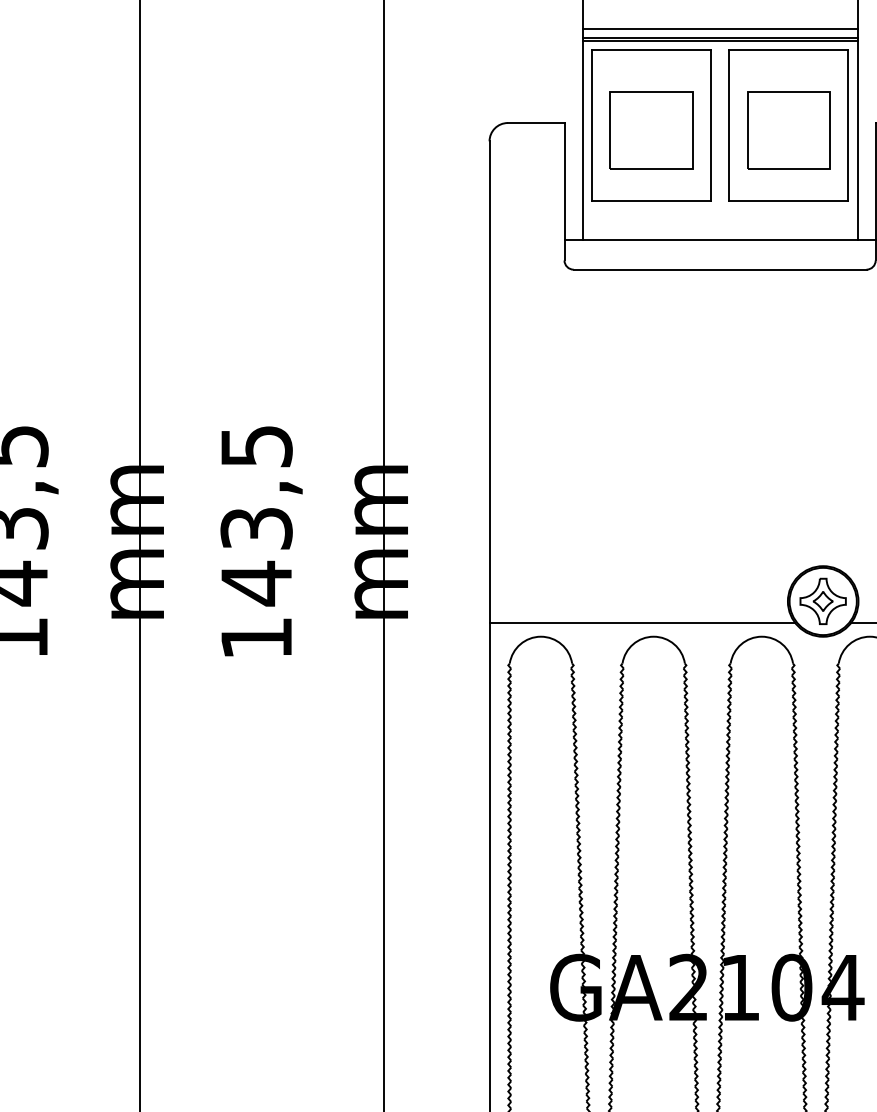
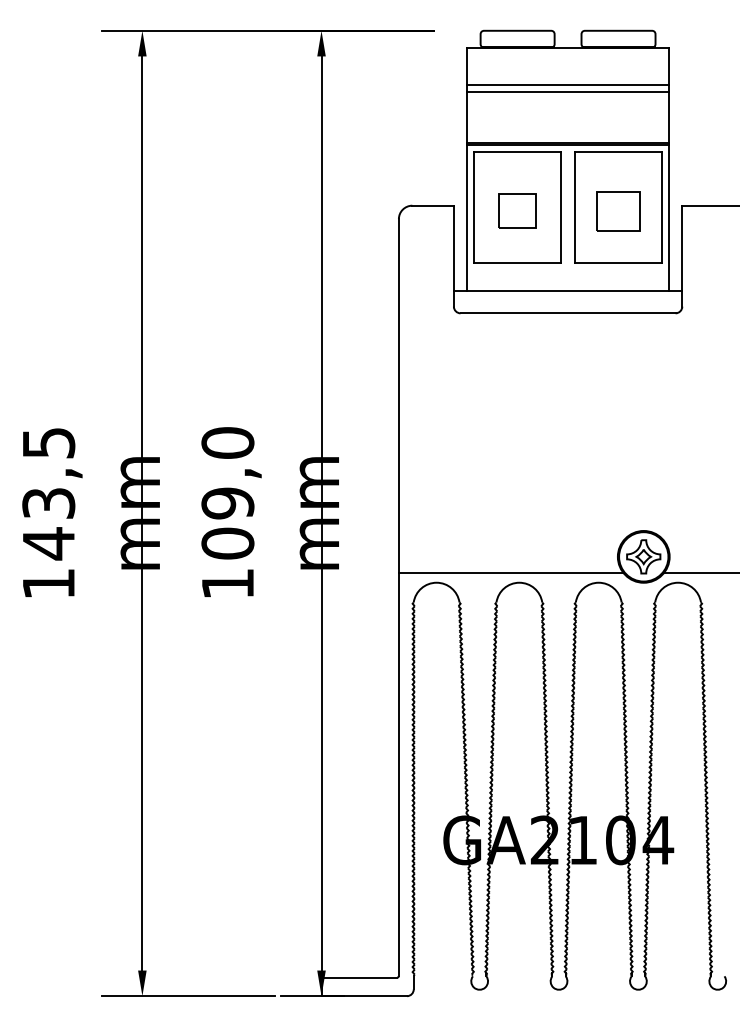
line: (719, 28) -> (567, 136), removed
part: (651, 129) -> (517, 210), size x0.6
part: (788, 129) -> (618, 210), size x0.7
text: (256, 515) -> (227, 493), 143,5 -> 109,0

